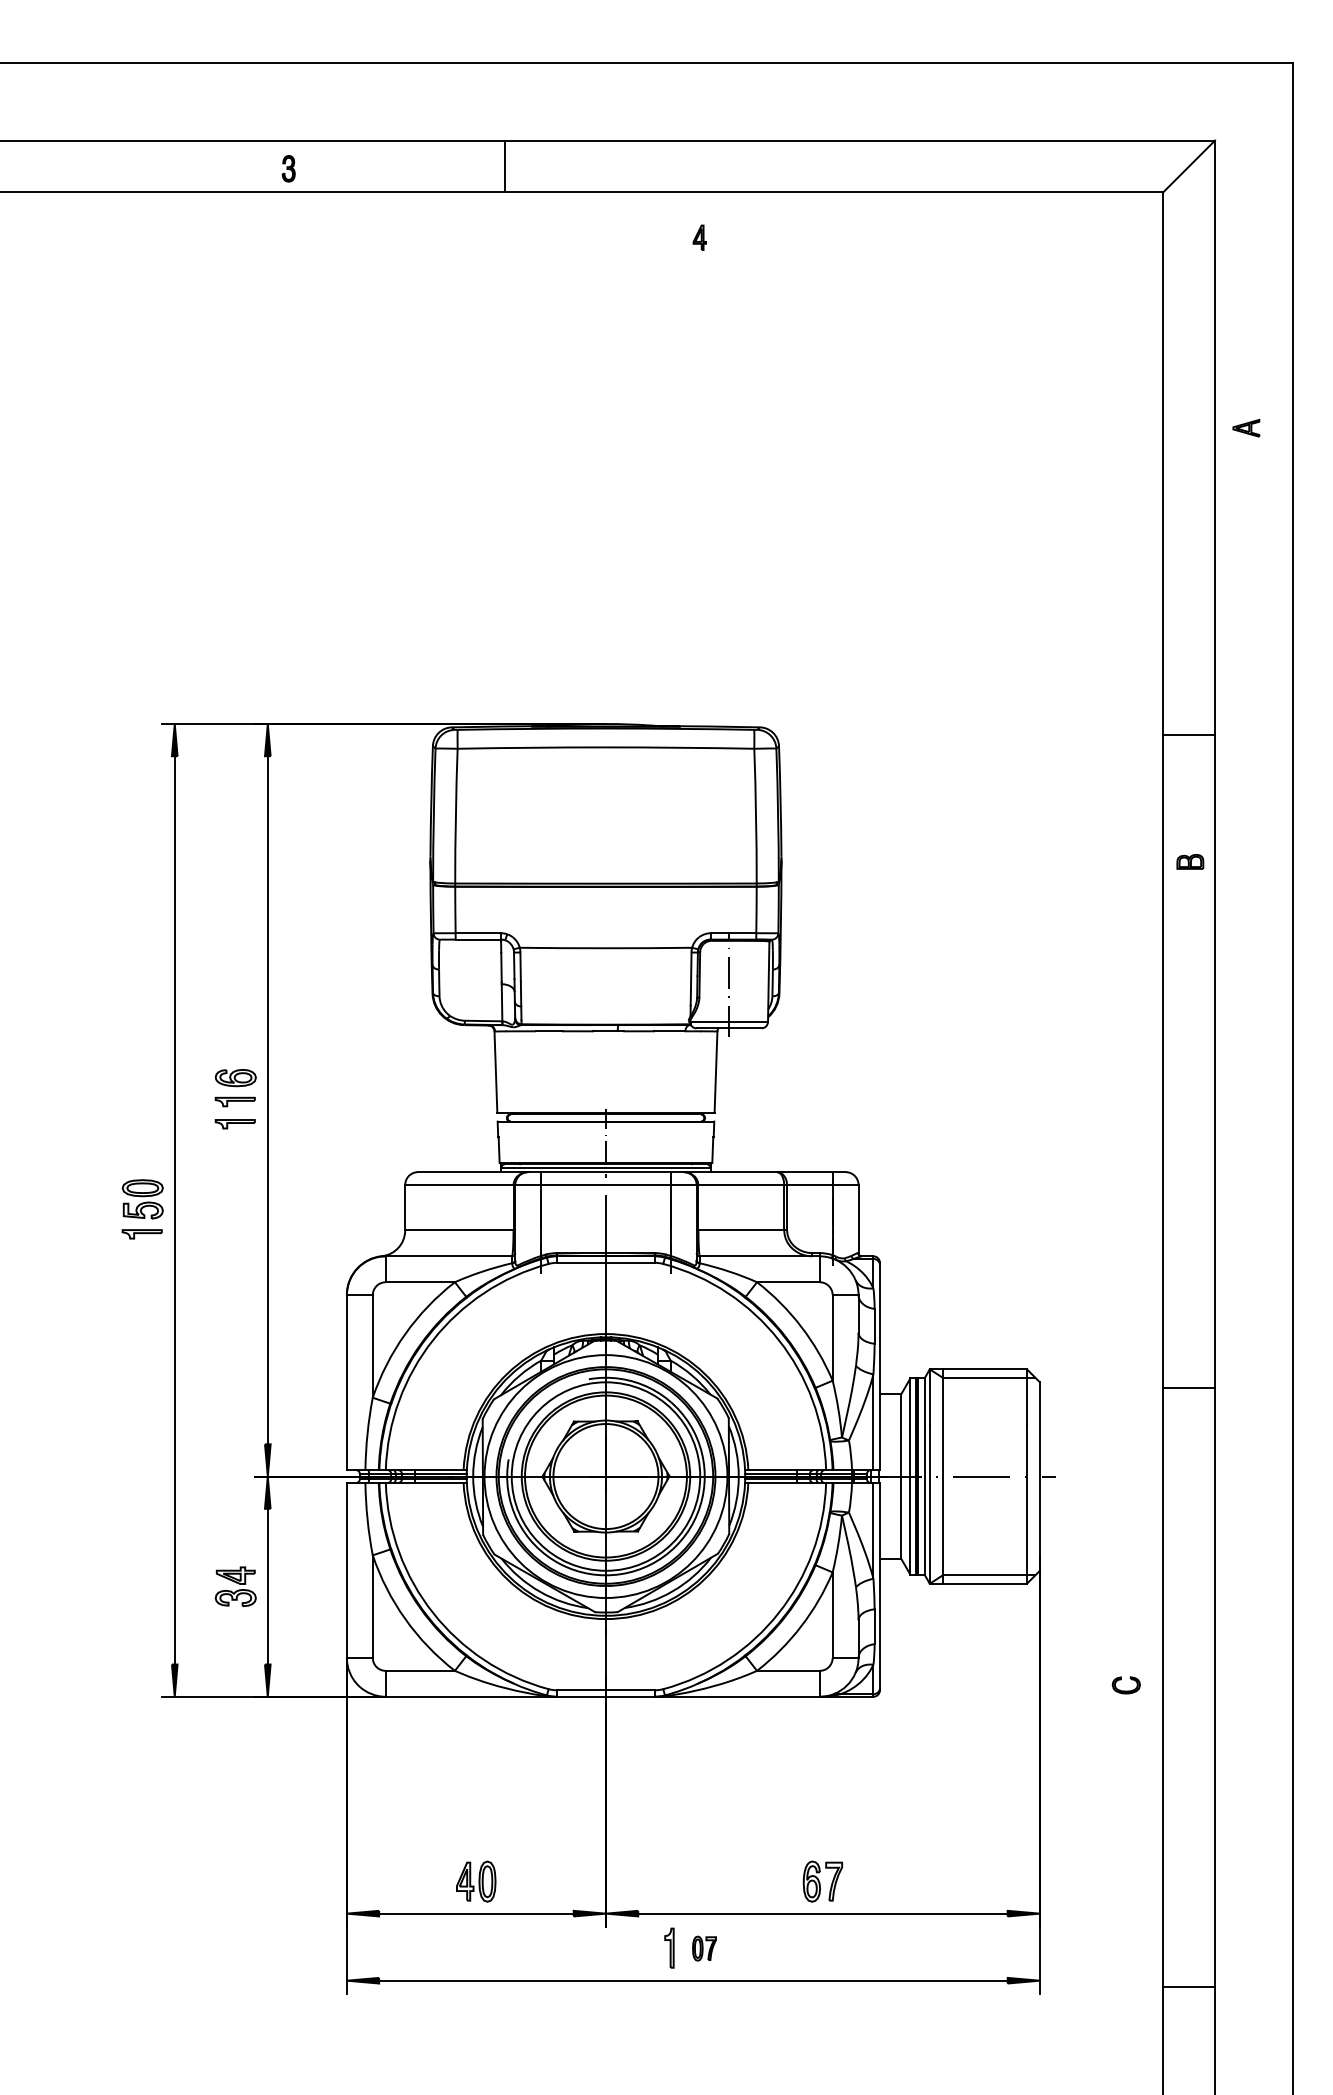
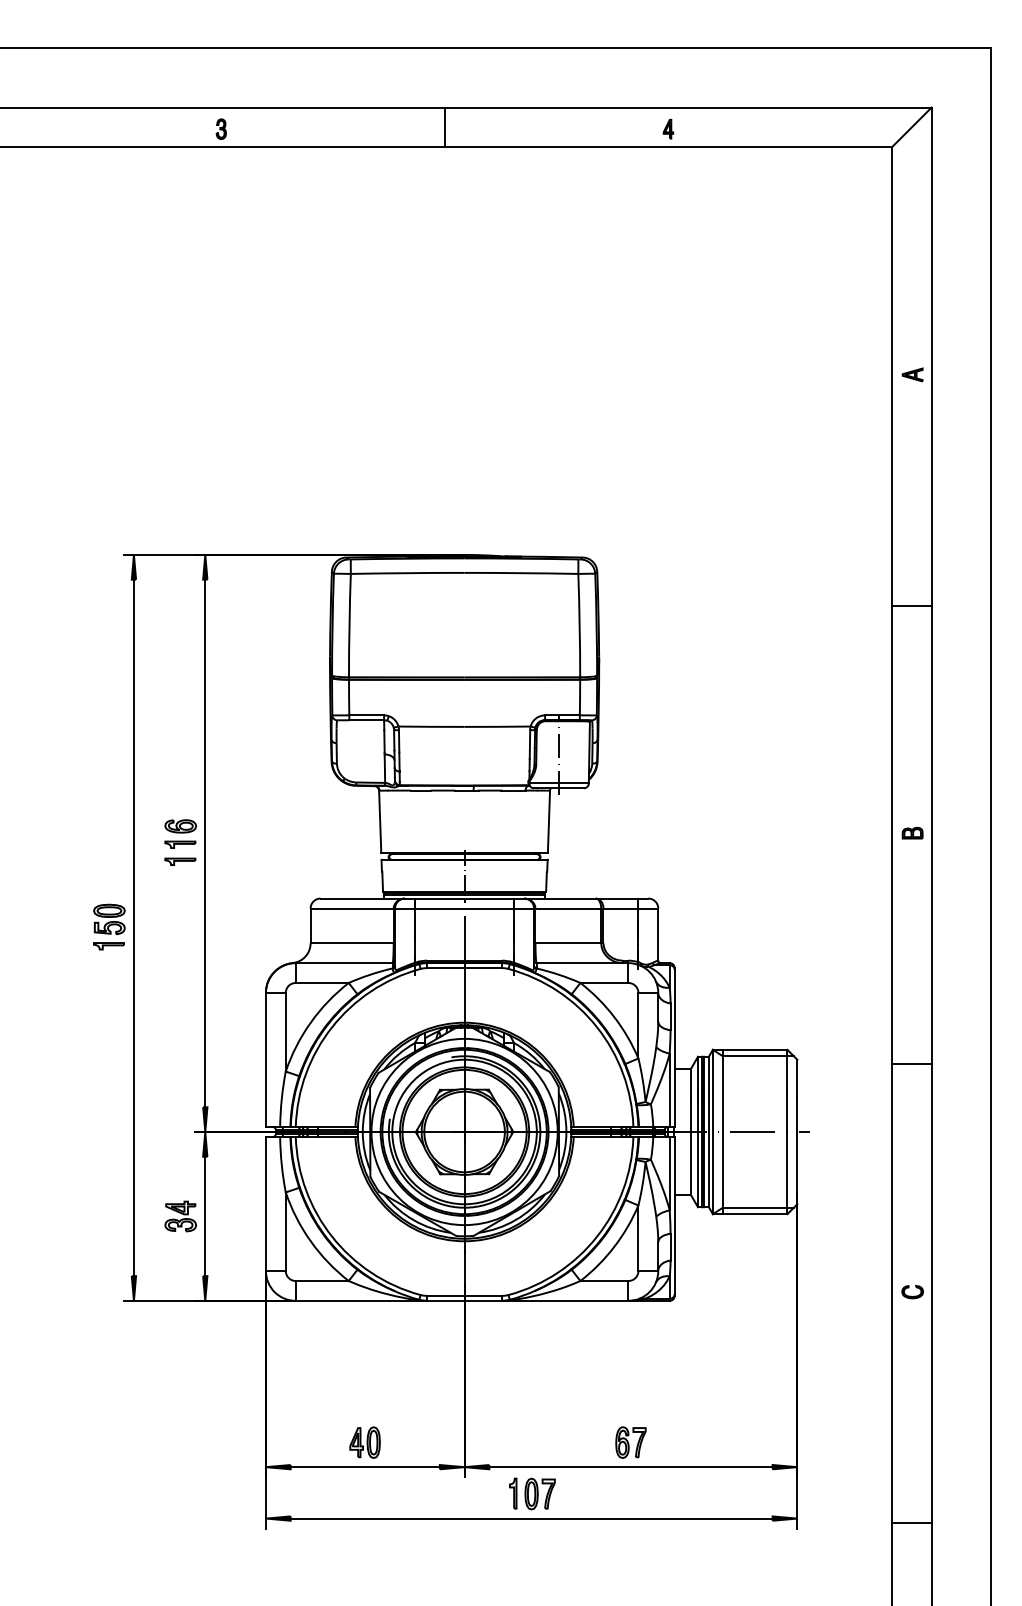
line: (505, 166) -> (445, 127), moved
part: (699, 237) -> (668, 128), moved
part: (1246, 427) -> (912, 374), moved
line: (1189, 735) -> (912, 605), moved
part: (1190, 861) -> (912, 832), moved
part: (1125, 1685) -> (912, 1292), moved
part: (704, 1948) -> (540, 1493), size x1.67

